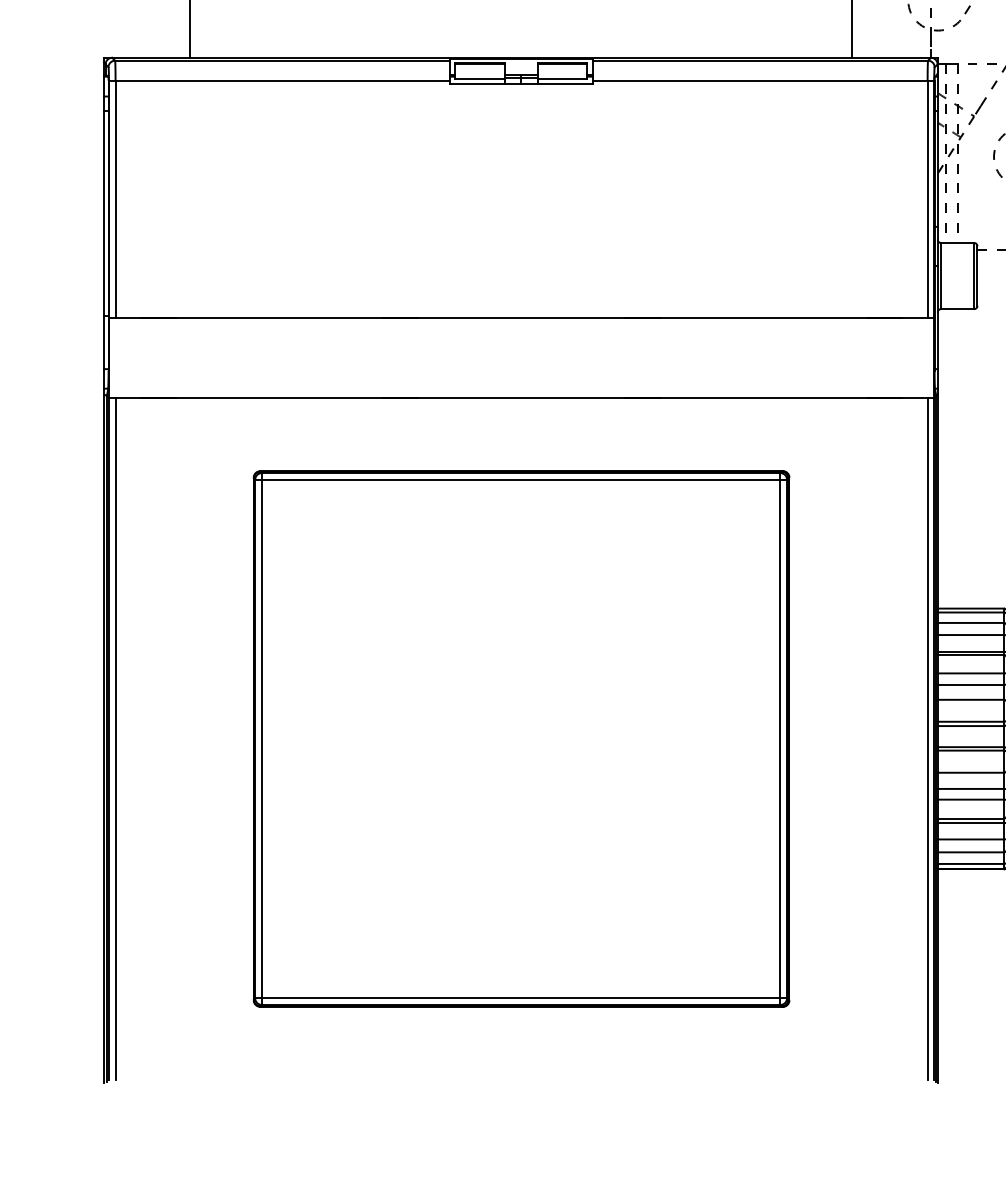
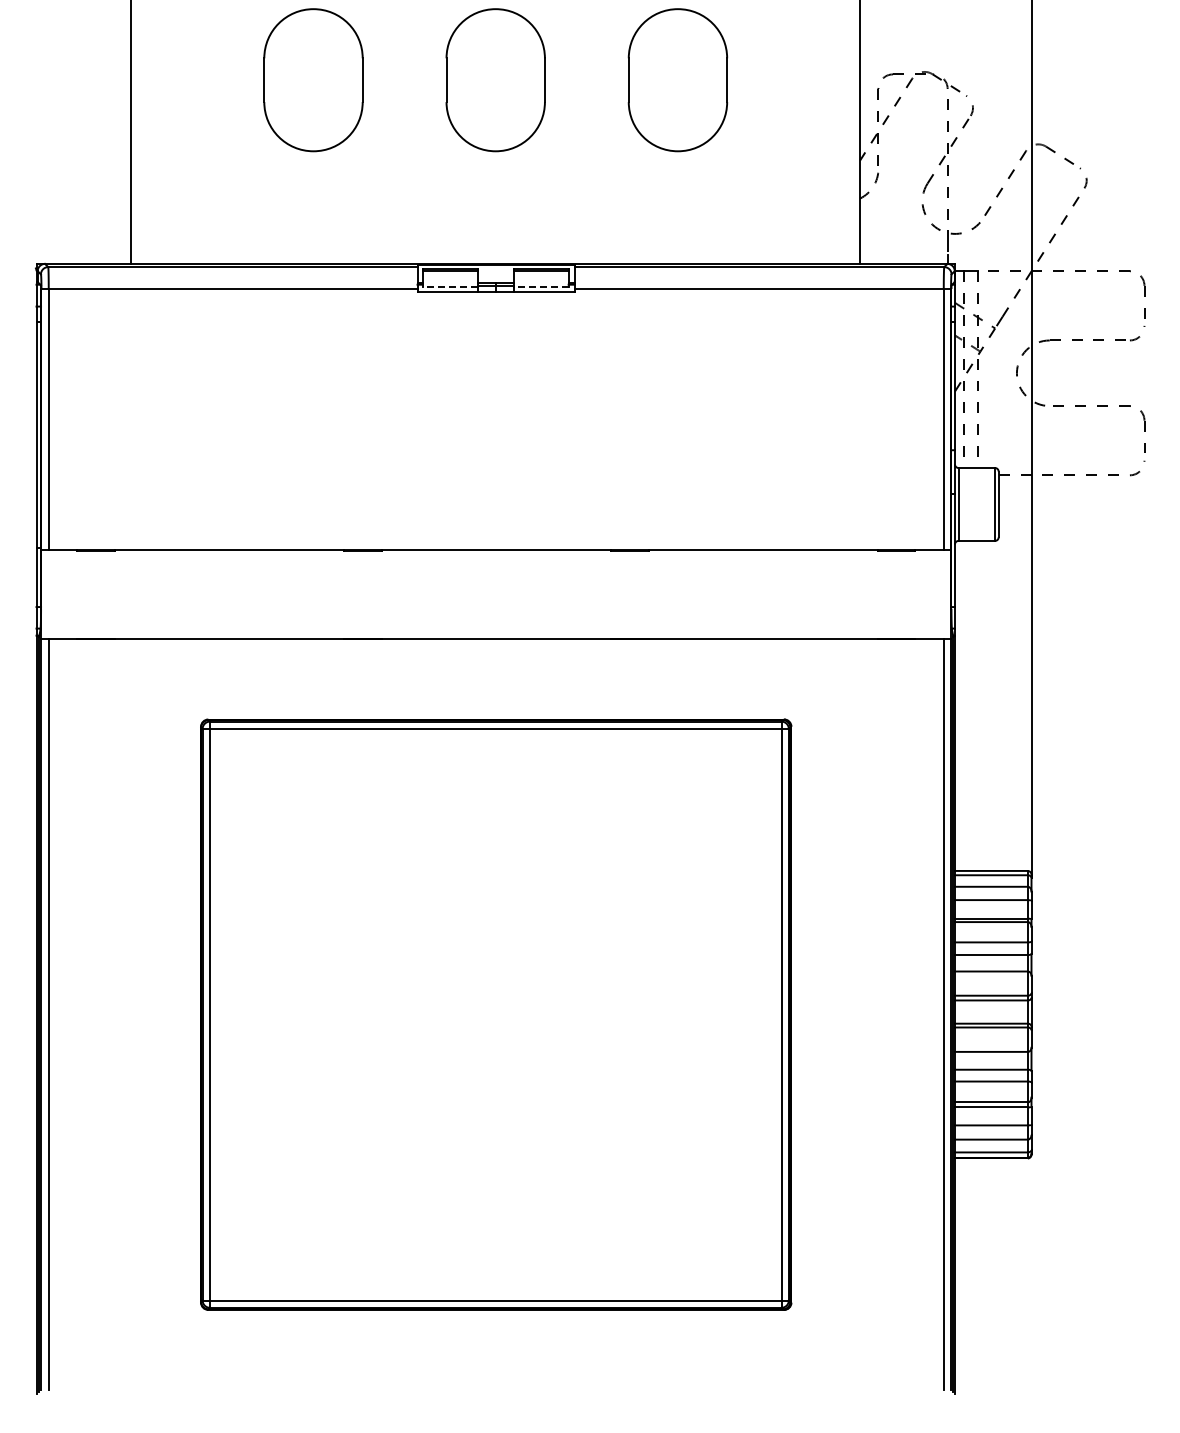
line: (479, 79) -> (449, 287), solid -> dashed
line: (561, 79) -> (540, 287), solid -> dashed

